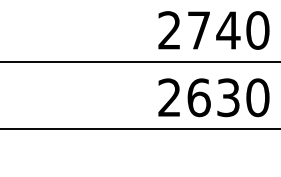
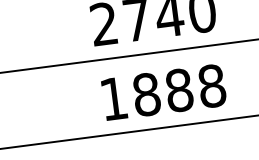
text: (213, 97) -> (162, 92), 2630 -> 1888

